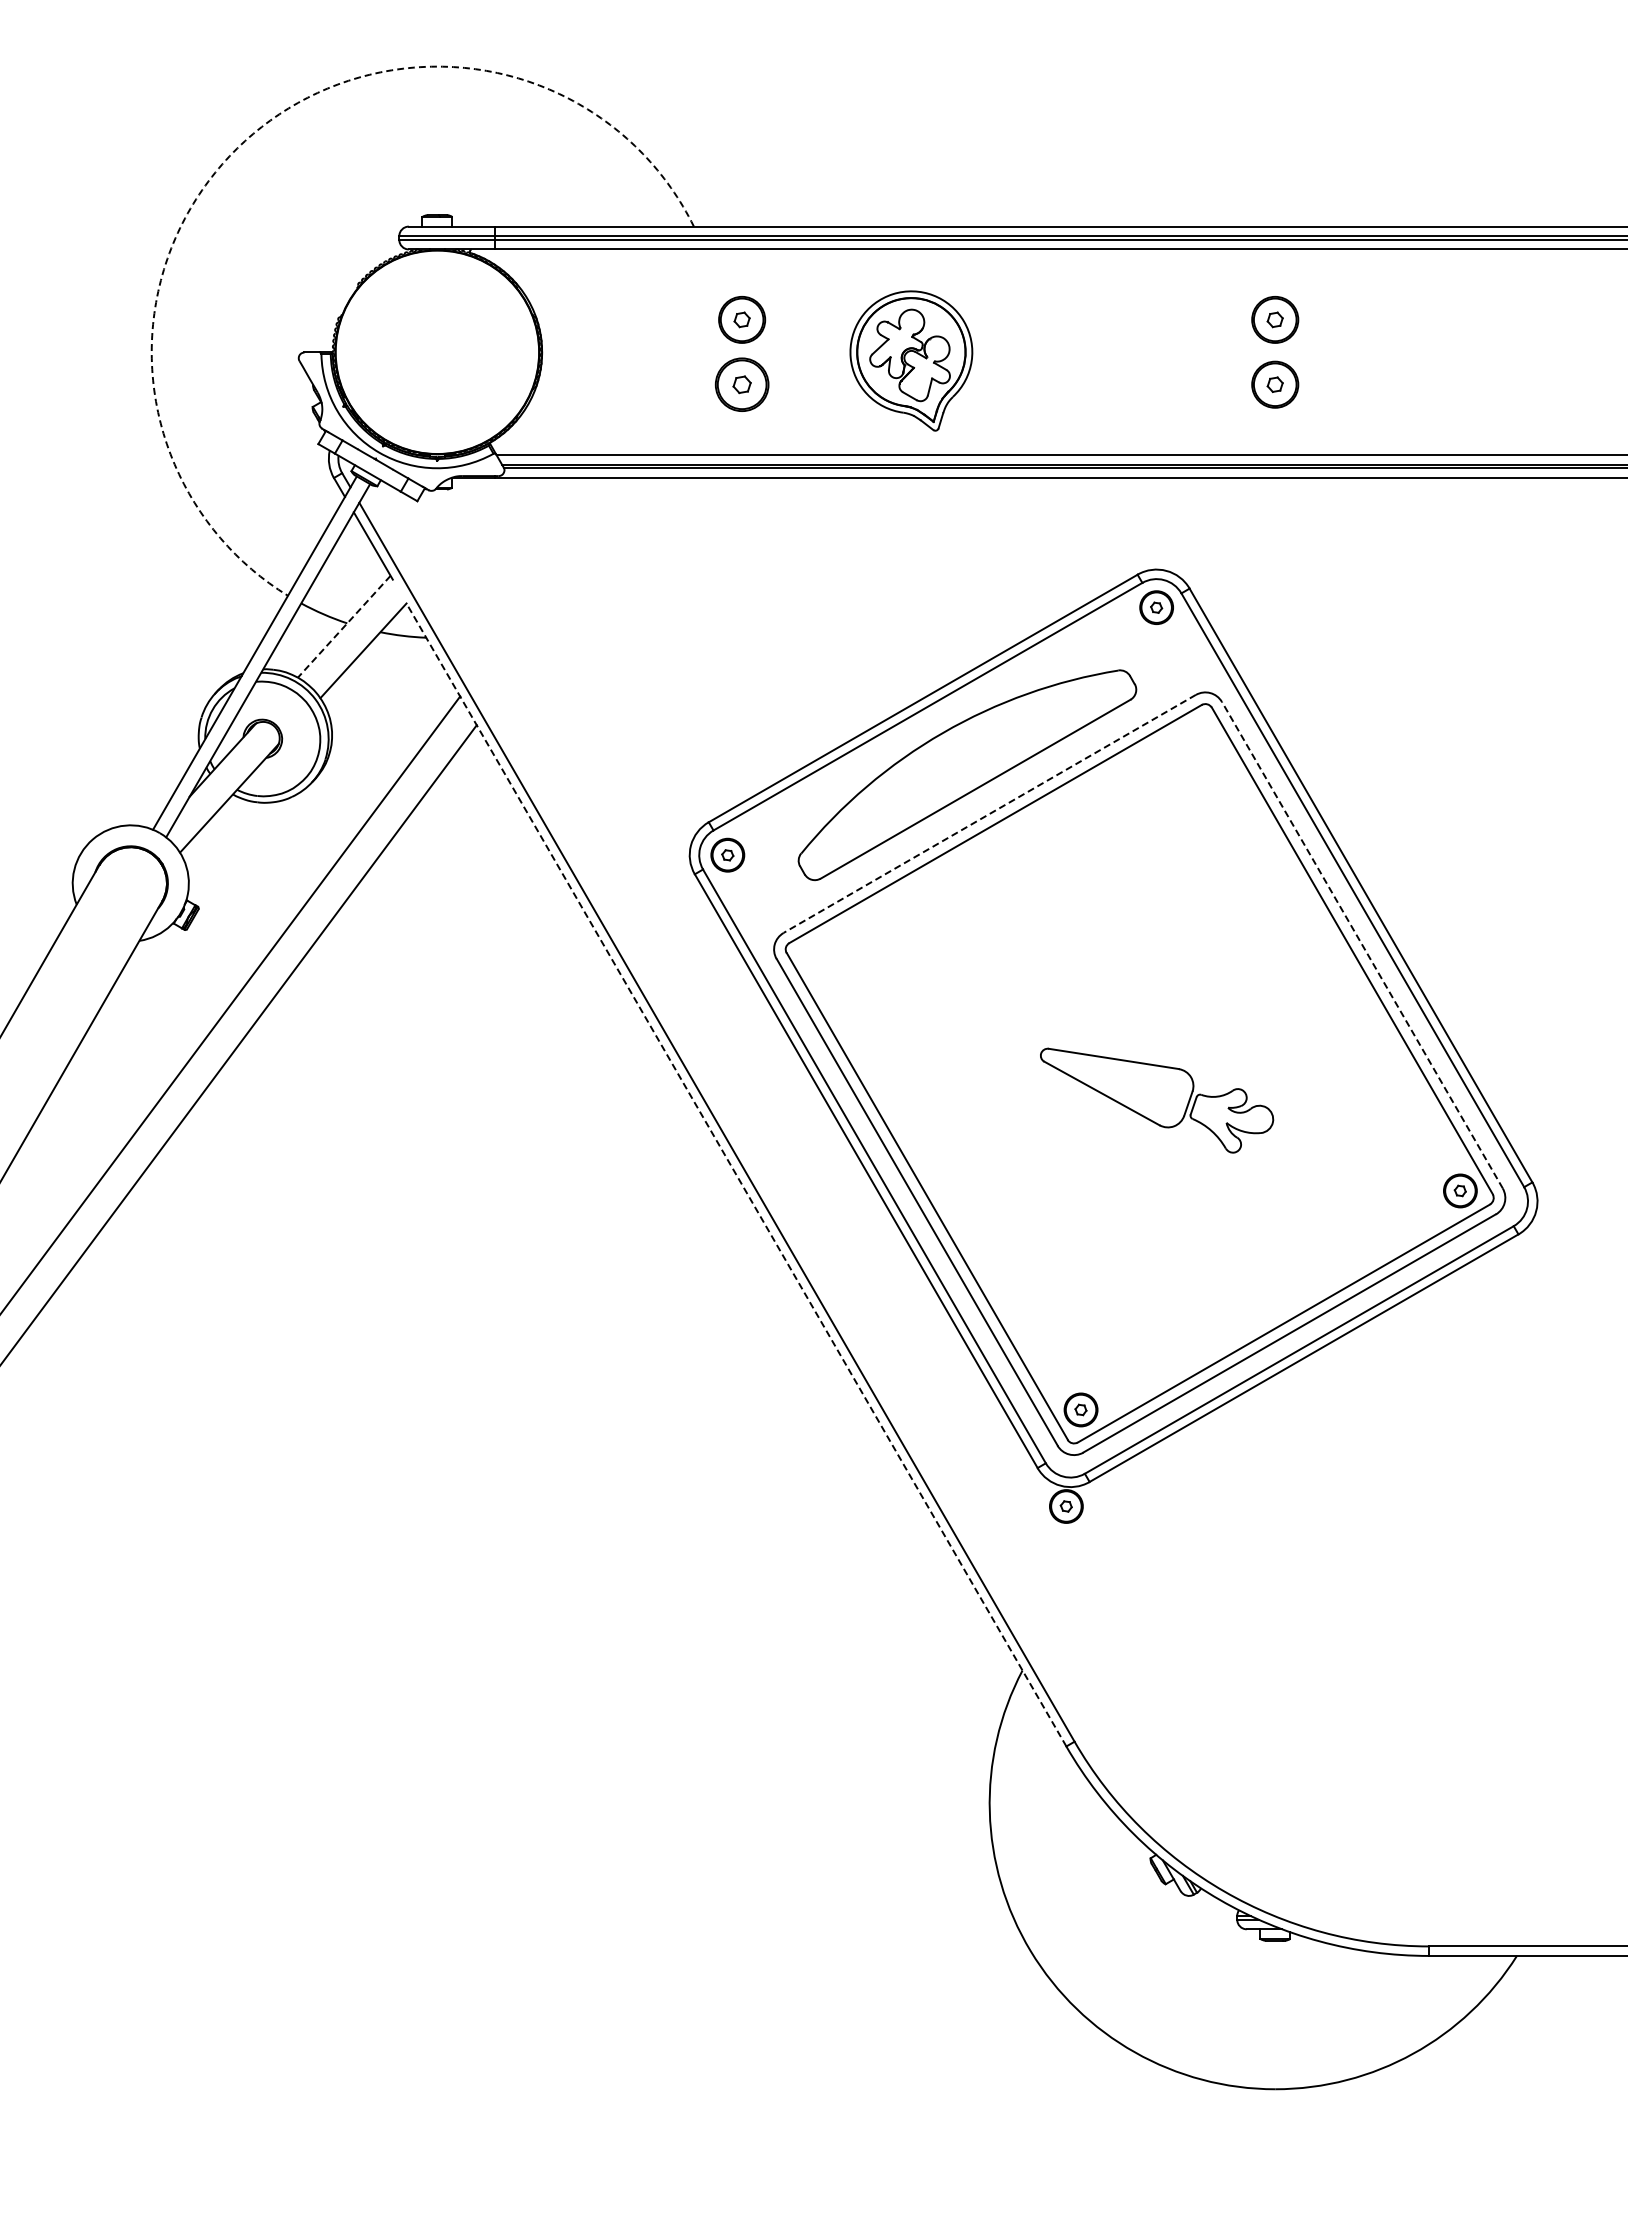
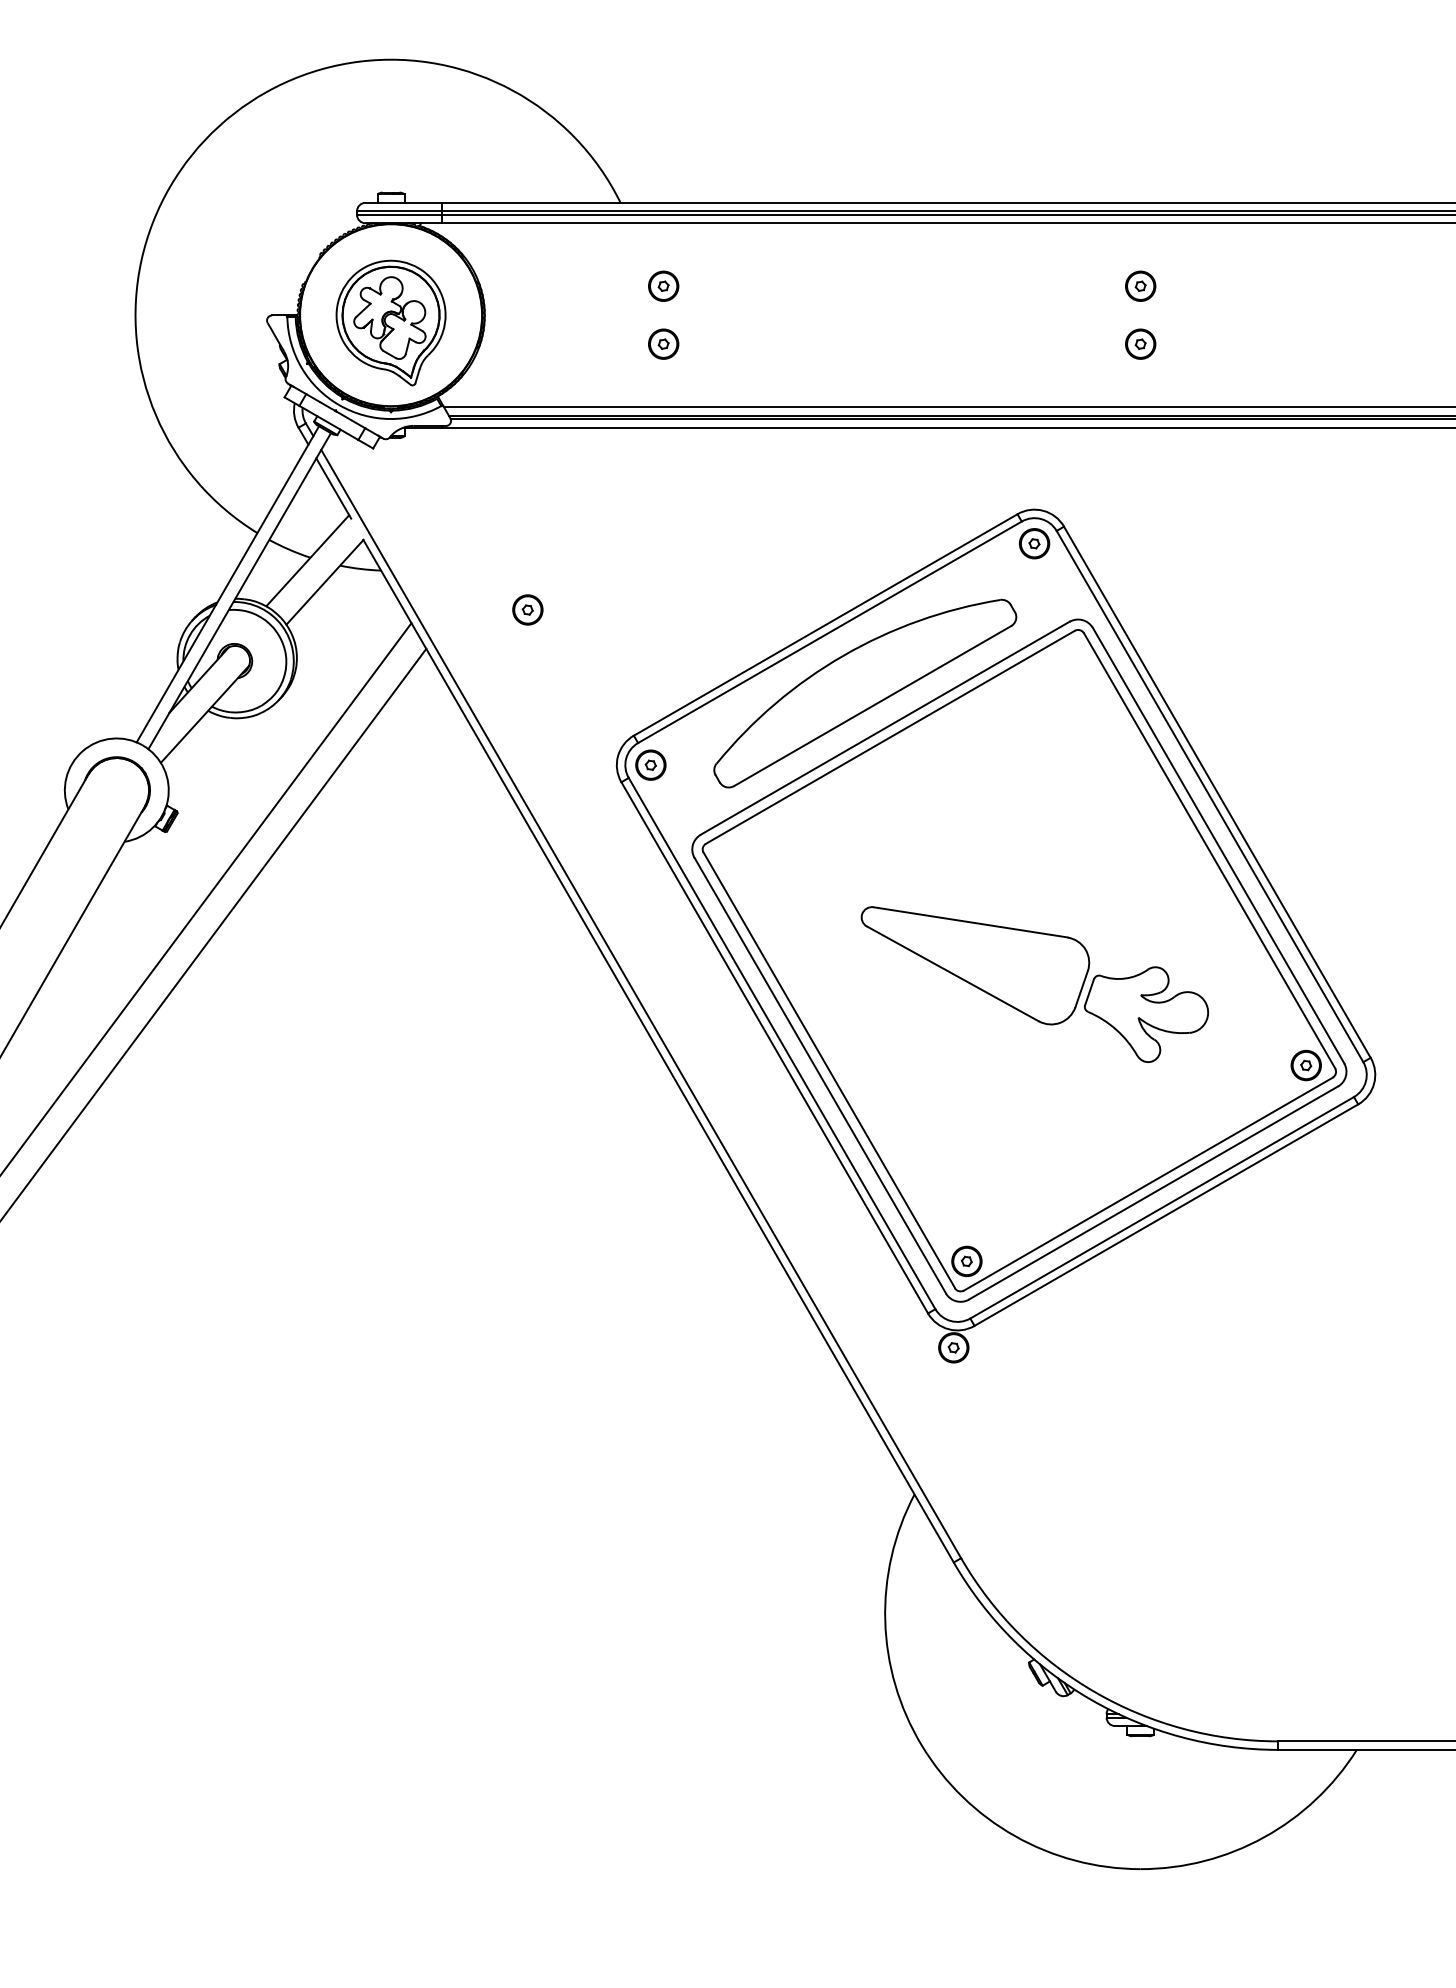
arc: (245, 140) -> (219, 125), dashed -> solid
part: (741, 319) -> (663, 285), size x0.71
part: (1275, 319) -> (1140, 285), size x0.71
part: (911, 360) -> (391, 322), moved
part: (741, 384) -> (663, 344), size x0.62
part: (1275, 384) -> (1140, 344), size x0.71
line: (344, 626) -> (307, 560), dashed -> solid
part: (590, 681) -> (528, 609), added
line: (989, 814) -> (885, 728), dashed -> solid
line: (1362, 945) -> (1218, 845), dashed -> solid
part: (1156, 1100) -> (1034, 984), size x1.67
line: (736, 1174) -> (658, 1050), dashed -> solid

